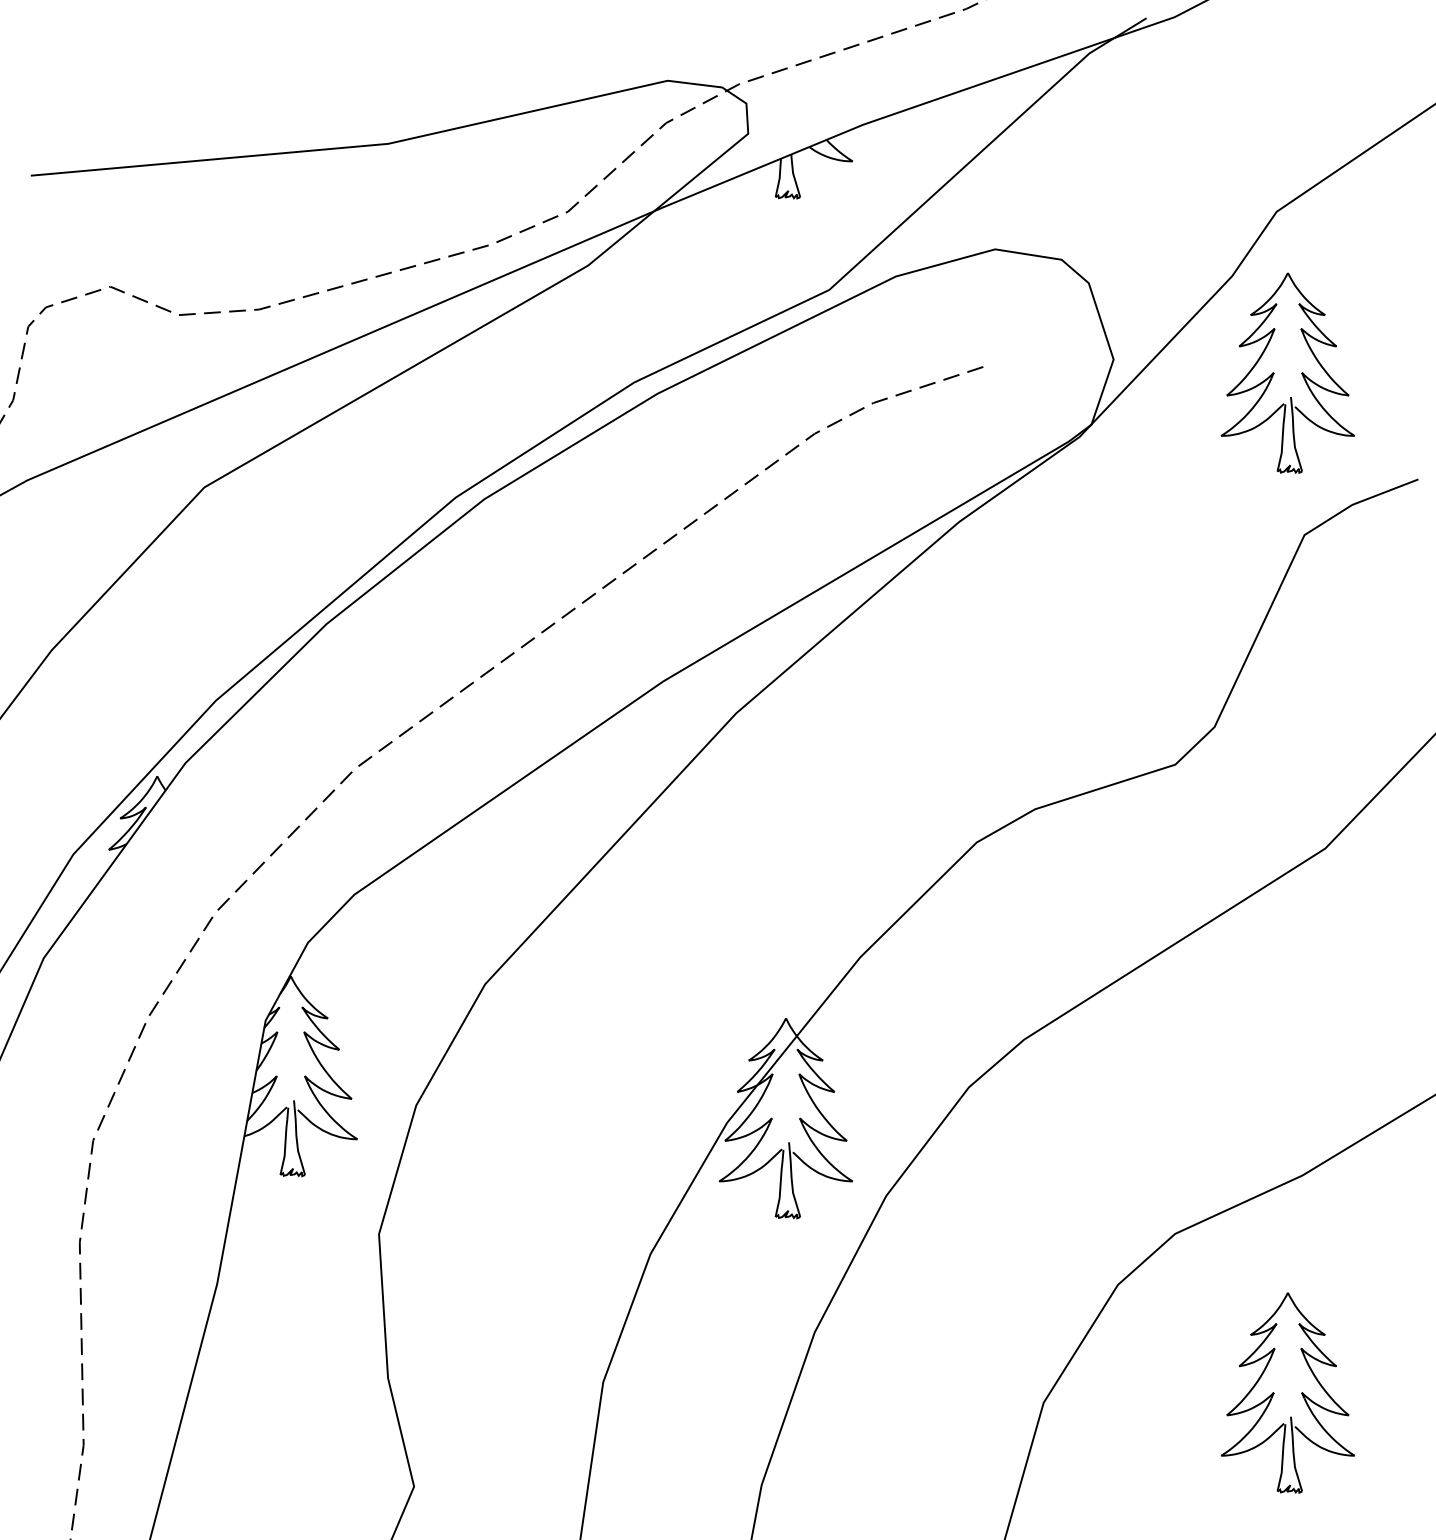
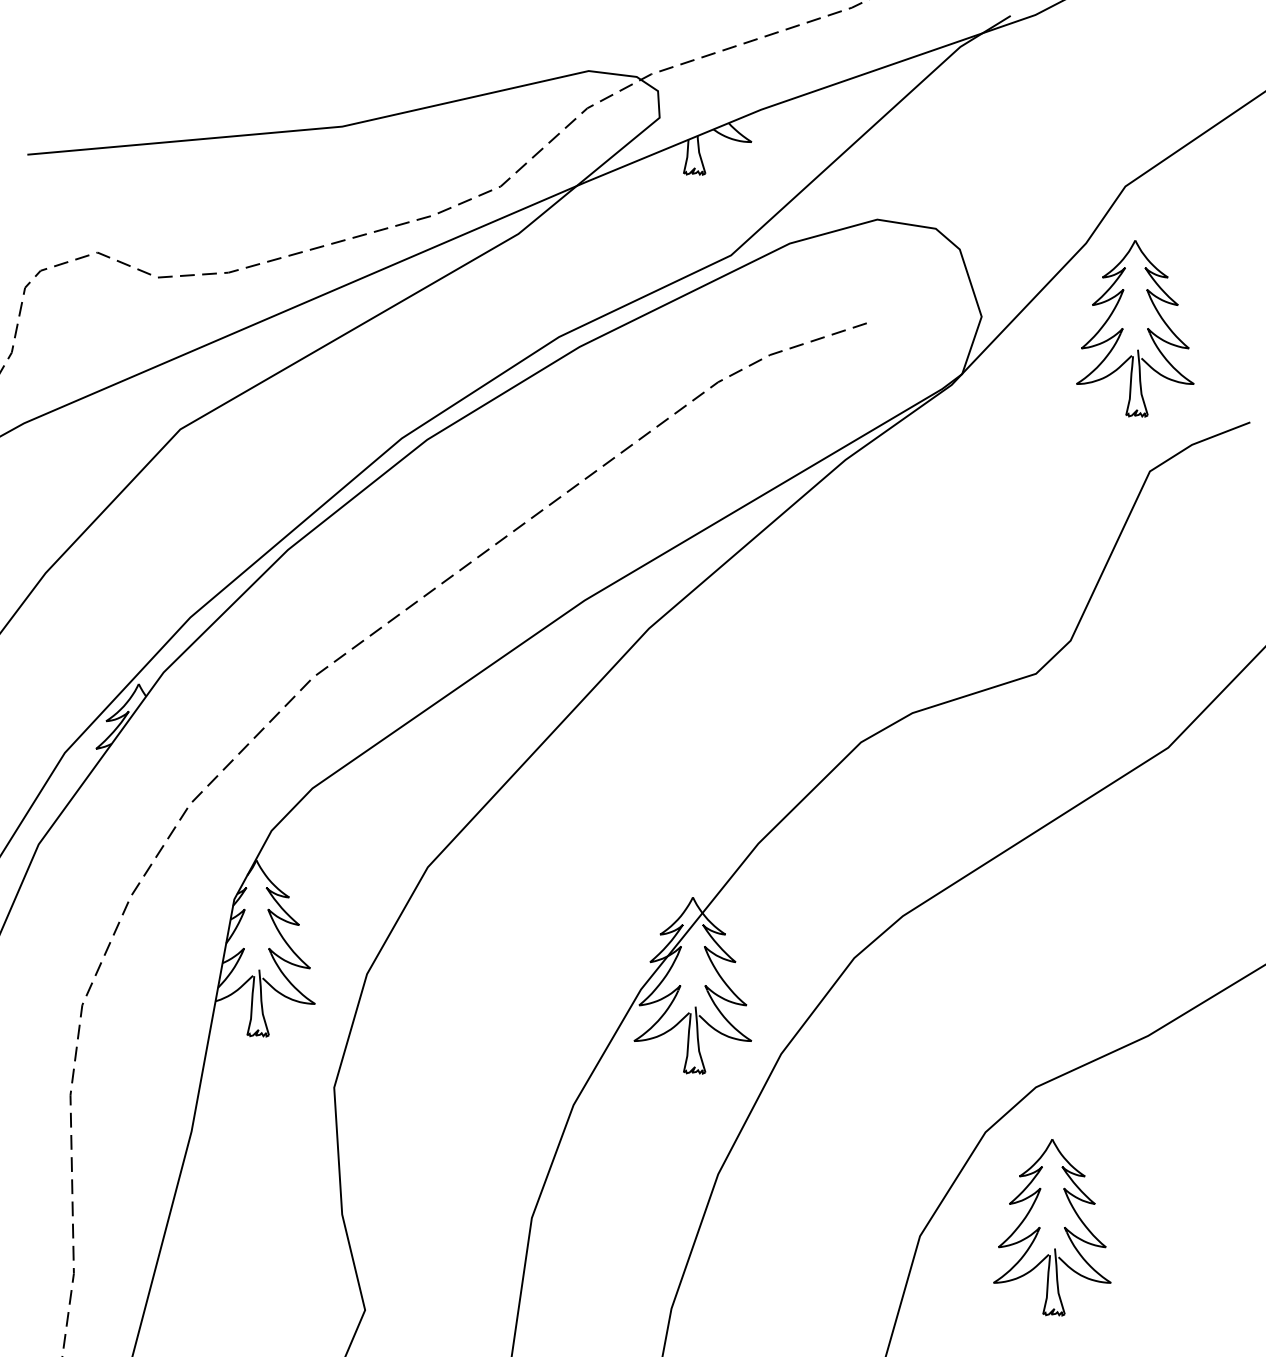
part: (1274, 1392) -> (1040, 1227), moved

